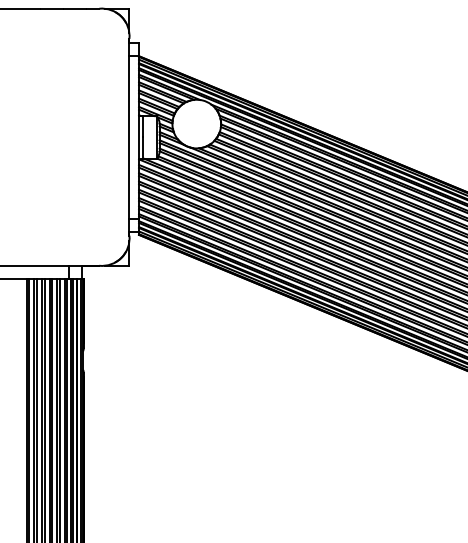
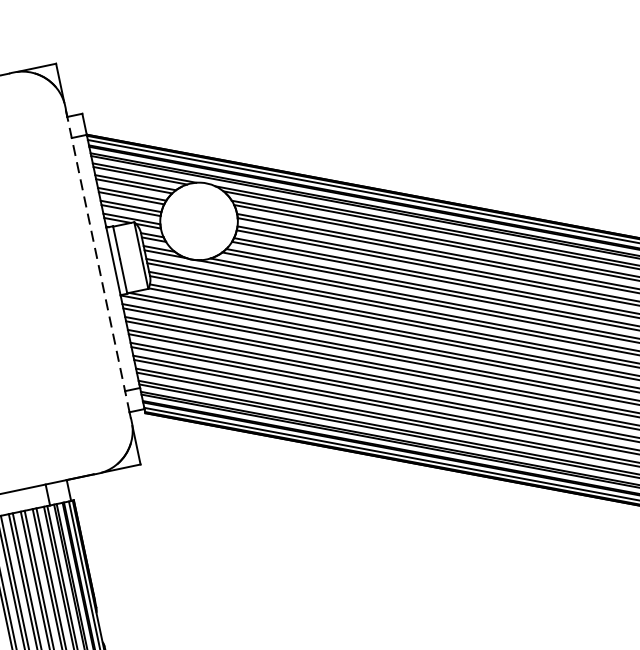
line: (129, 137) -> (98, 264), solid -> dashed

